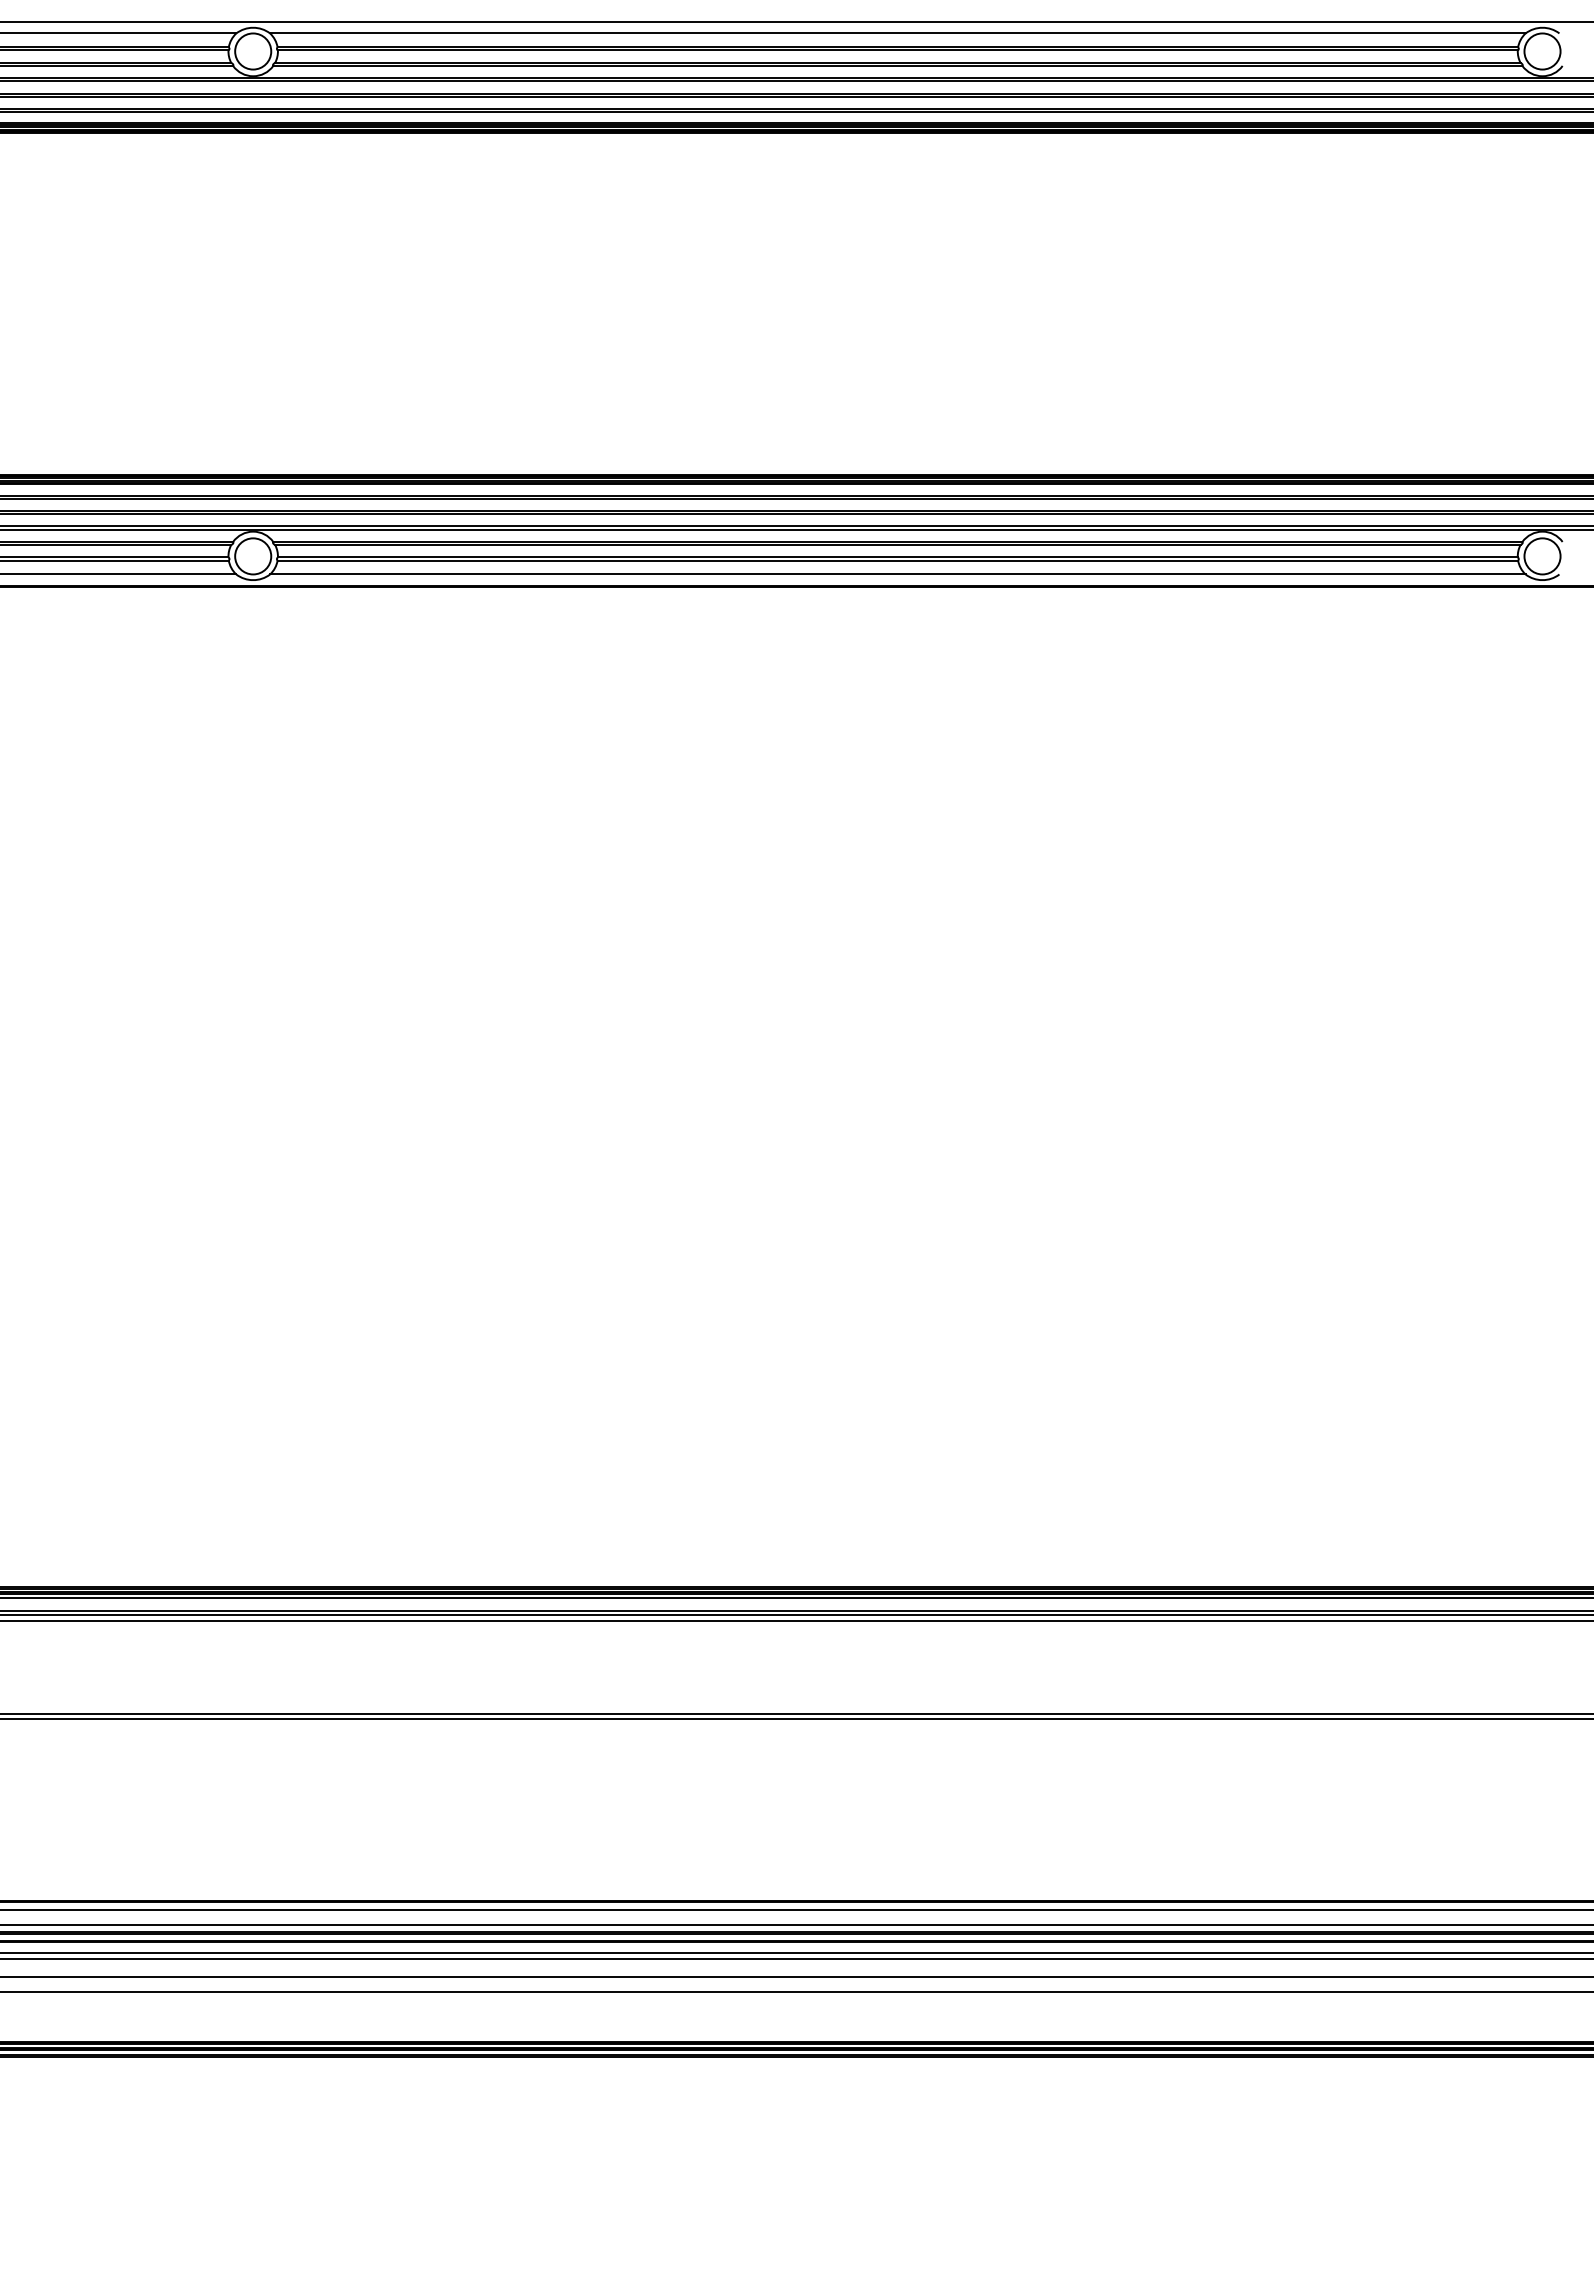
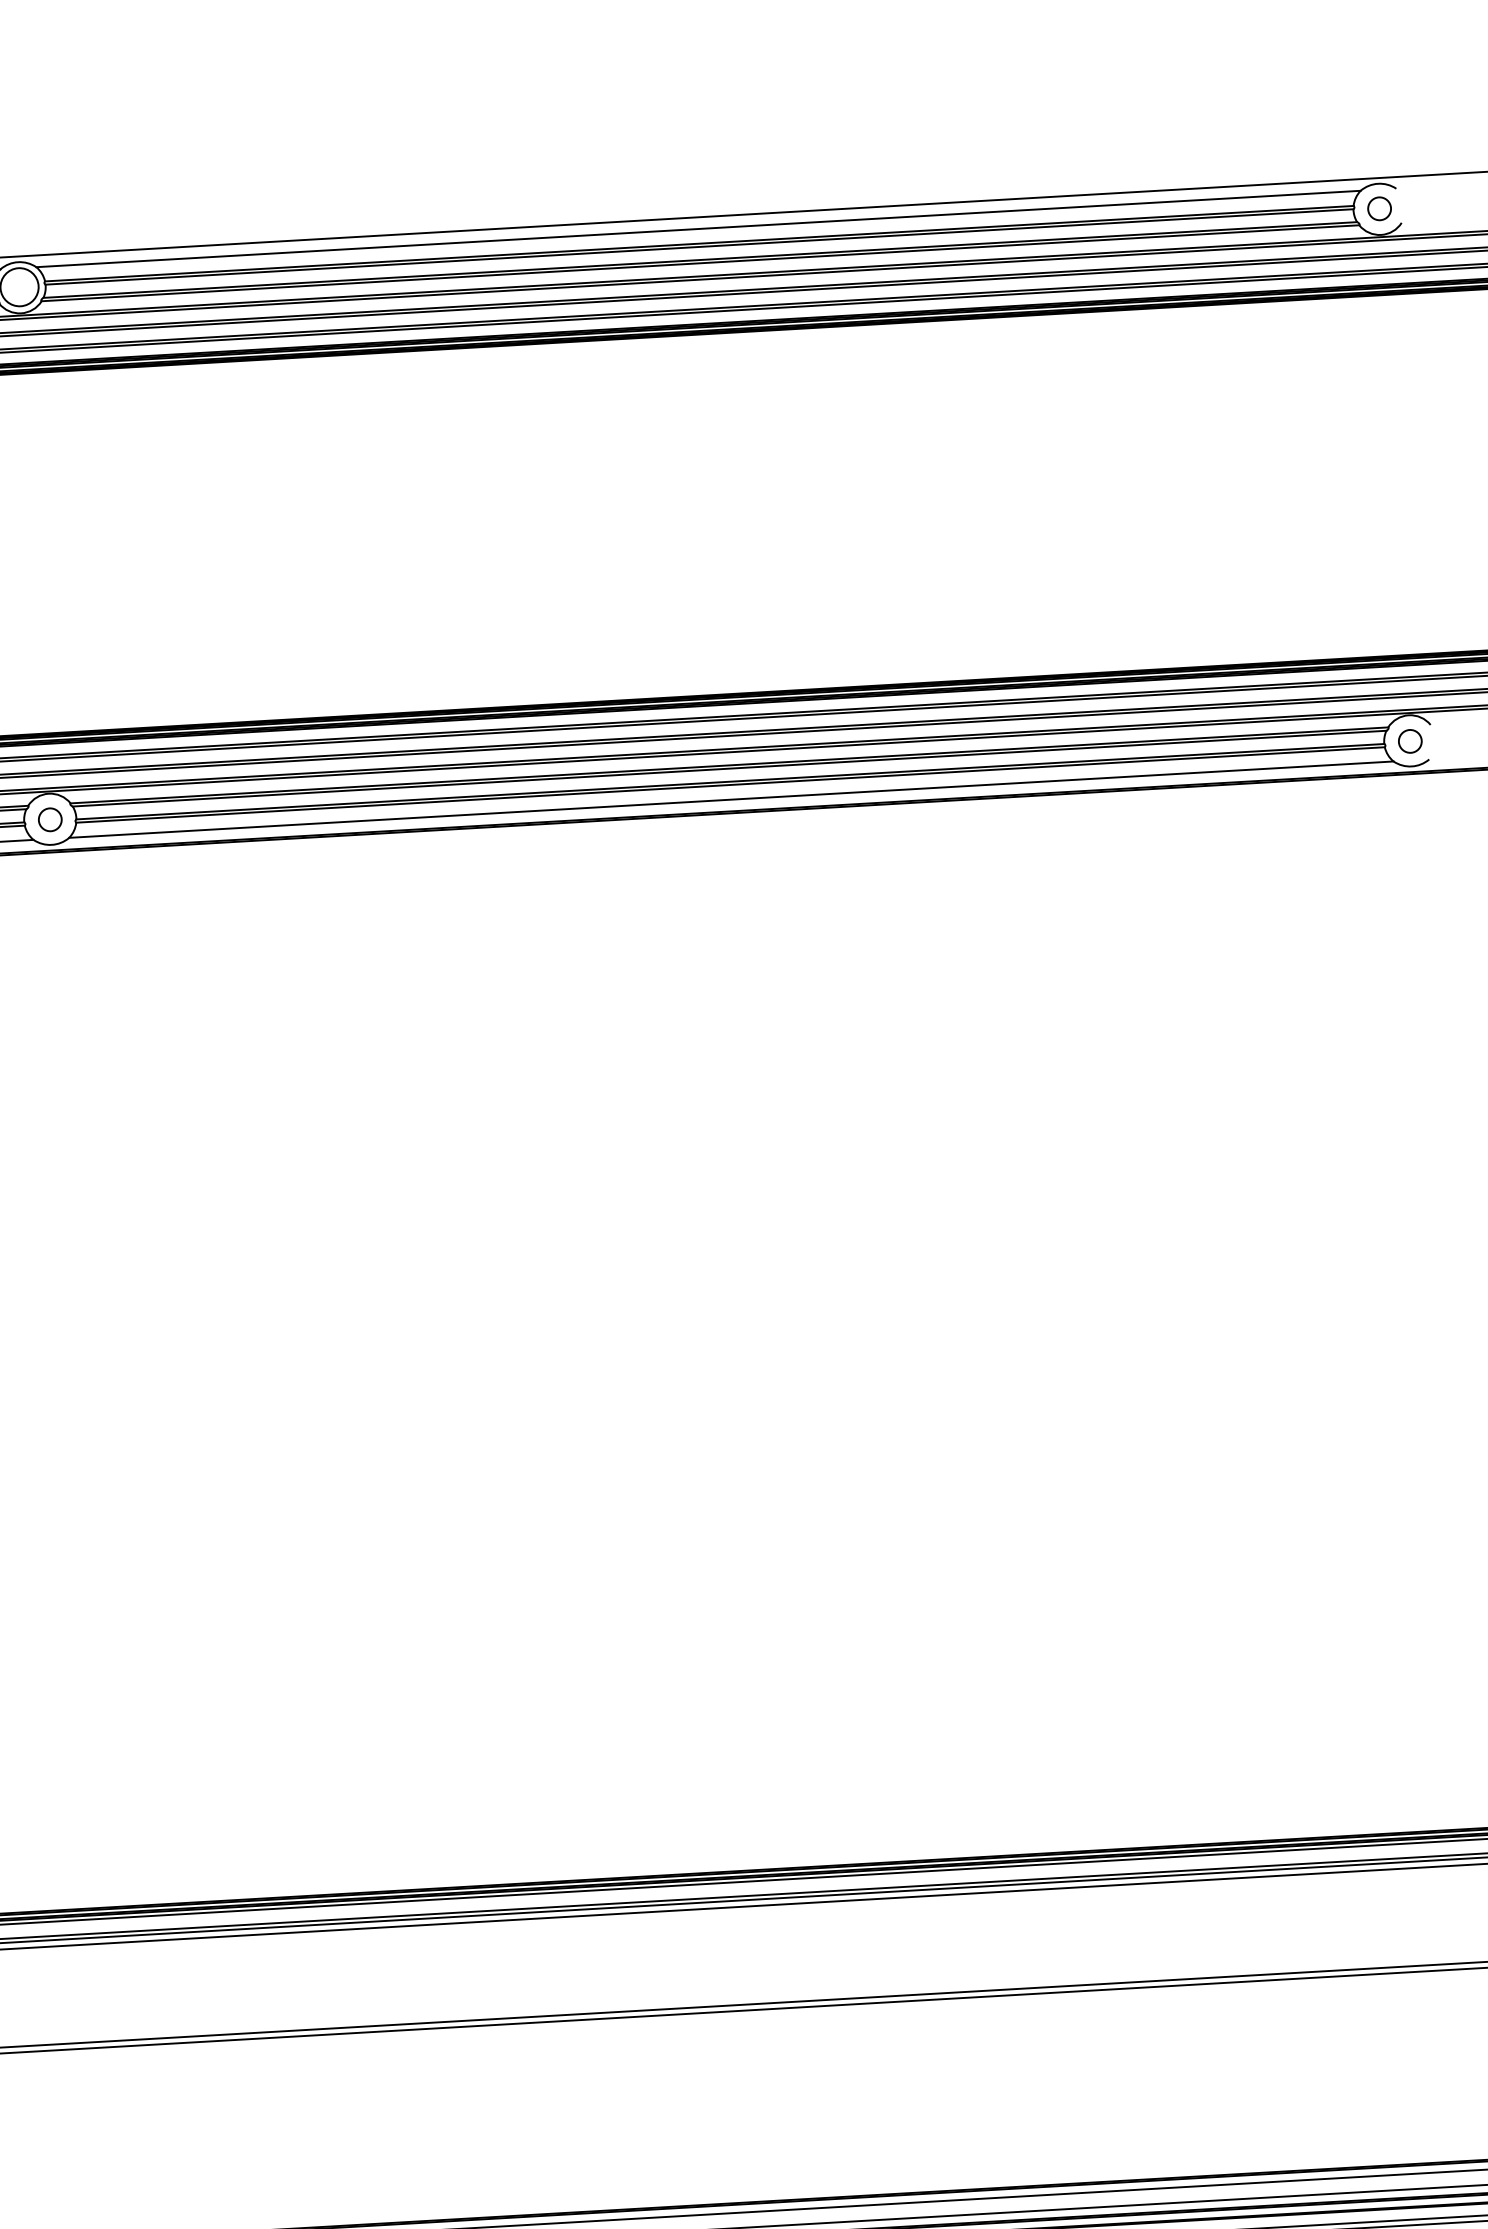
circle: (1542, 51) -> (1379, 208), size x0.6
circle: (253, 556) -> (50, 819), size x0.6
circle: (1542, 556) -> (1410, 741), size x0.6

